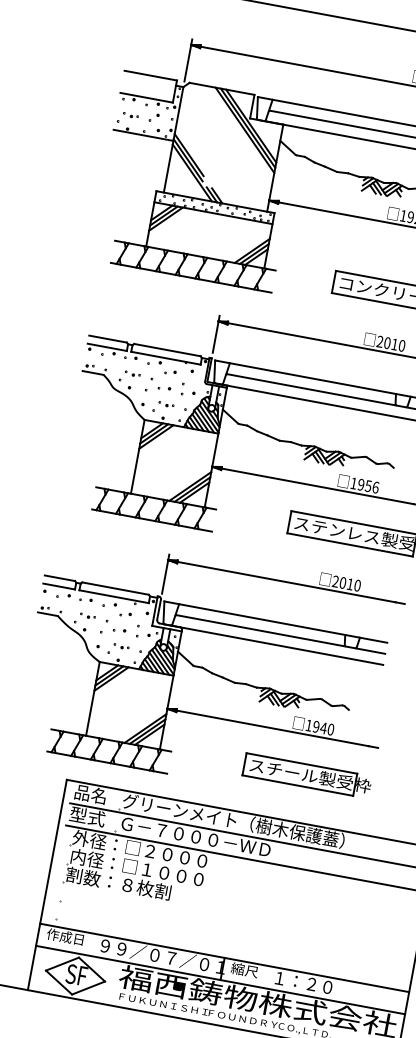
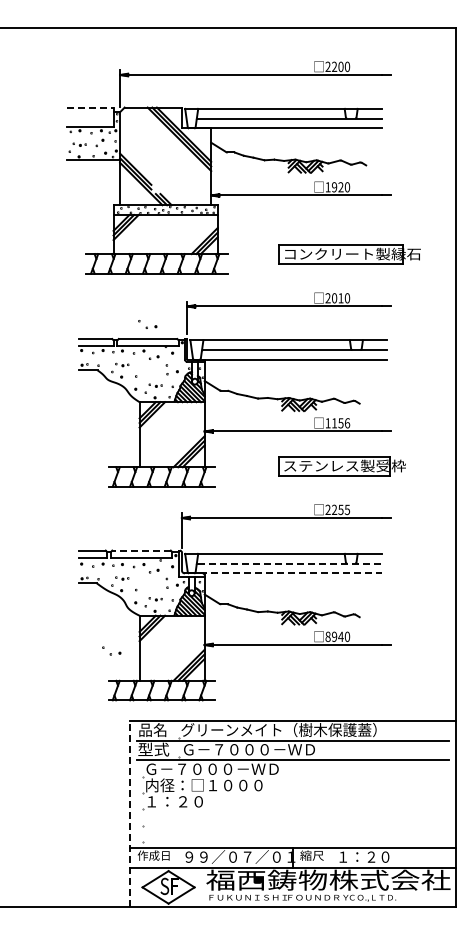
line: (150, 75) -> (90, 107), solid -> dashed
part: (160, 384) -> (147, 324), moved
text: (361, 485) -> (334, 423), 1956 -> 1156
text: (350, 584) -> (341, 509), 2010 -> 2255
line: (115, 588) -> (141, 550), solid -> dashed
part: (115, 626) -> (111, 650), moved
line: (280, 634) -> (289, 563), solid -> dashed
line: (273, 644) -> (285, 573), solid -> dashed
text: (308, 725) -> (327, 636), 1940 -> 8940
part: (307, 775) -> (334, 679), removed
text: (148, 851) -> (211, 769), 外径：□２０００ -> Ｇ－７０００－ＷＤ
text: (118, 883) -> (190, 801), 割数：８枚割 -> １：２０
line: (47, 885) -> (130, 814), solid -> dashed

